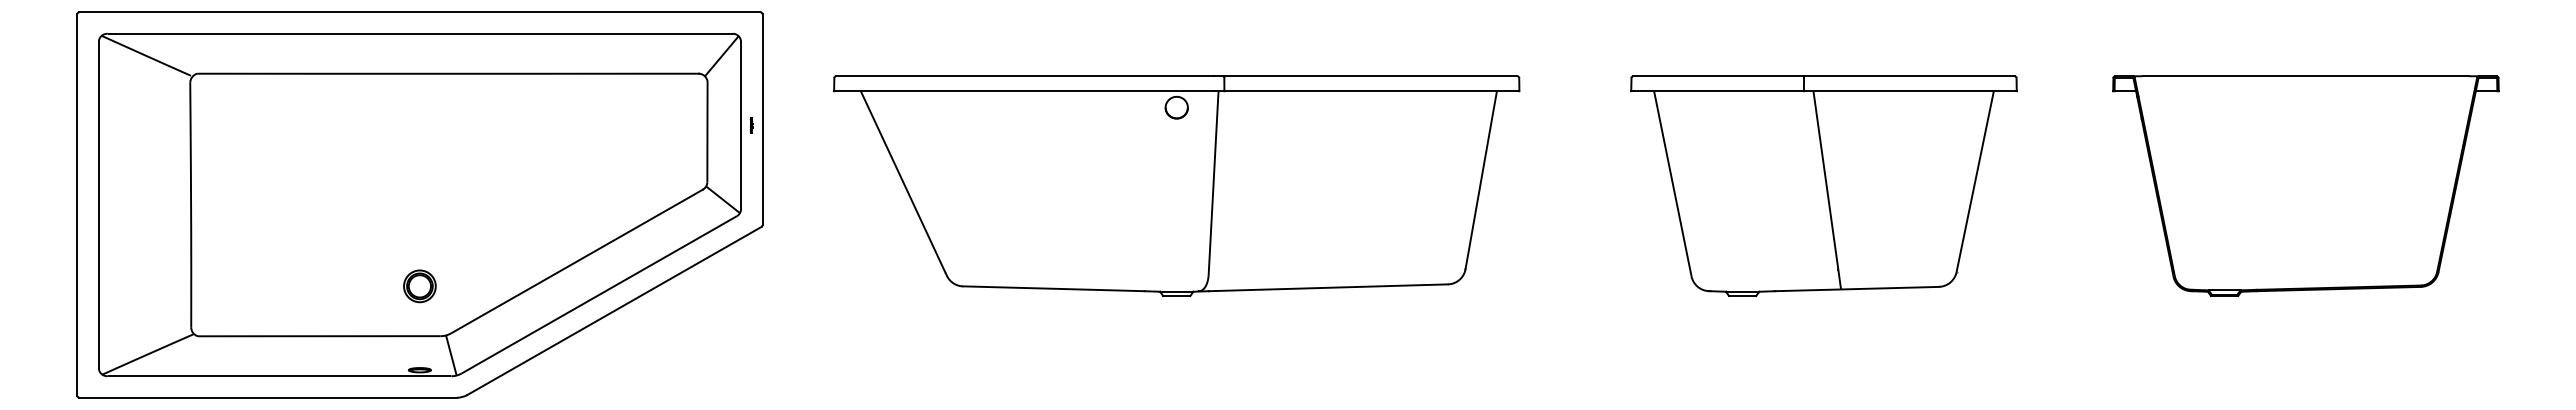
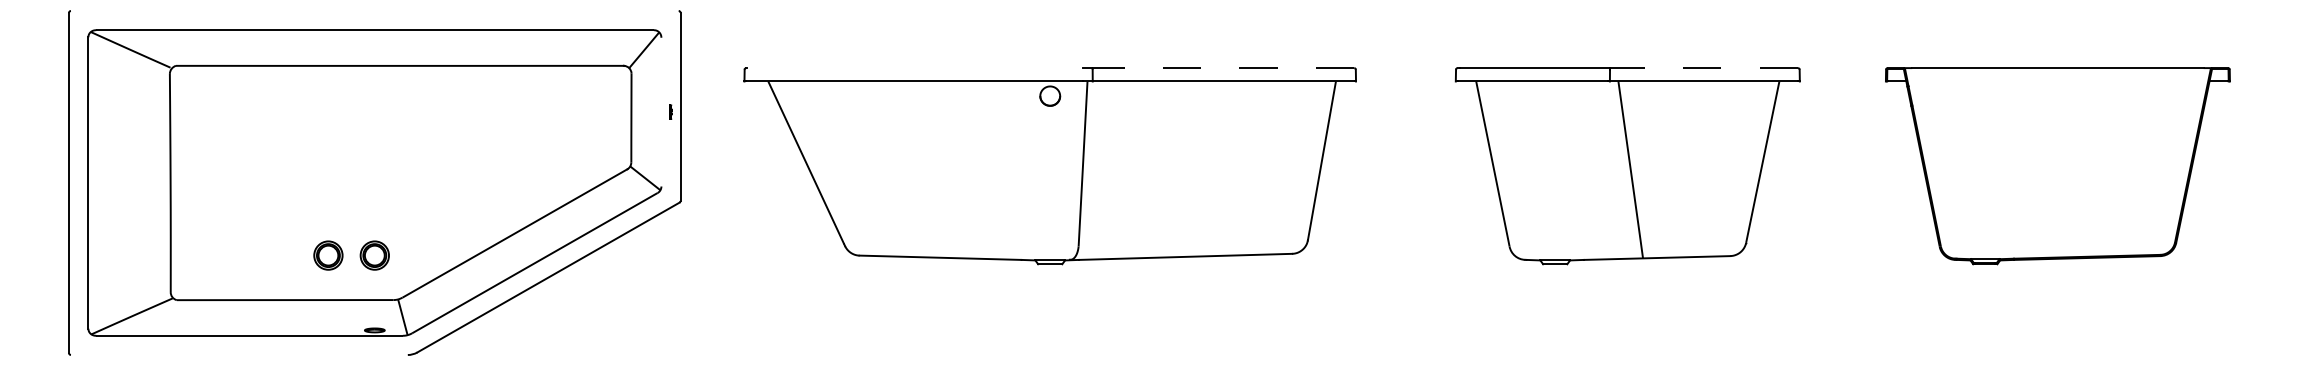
line: (419, 12) -> (374, 11), removed
line: (1024, 76) -> (914, 68), removed
line: (1370, 76) -> (1223, 68), solid -> dashed
line: (1908, 76) -> (1703, 68), solid -> dashed
line: (741, 125) -> (661, 112), removed
part: (367, 286) -> (328, 255), added
line: (267, 397) -> (238, 354), removed

